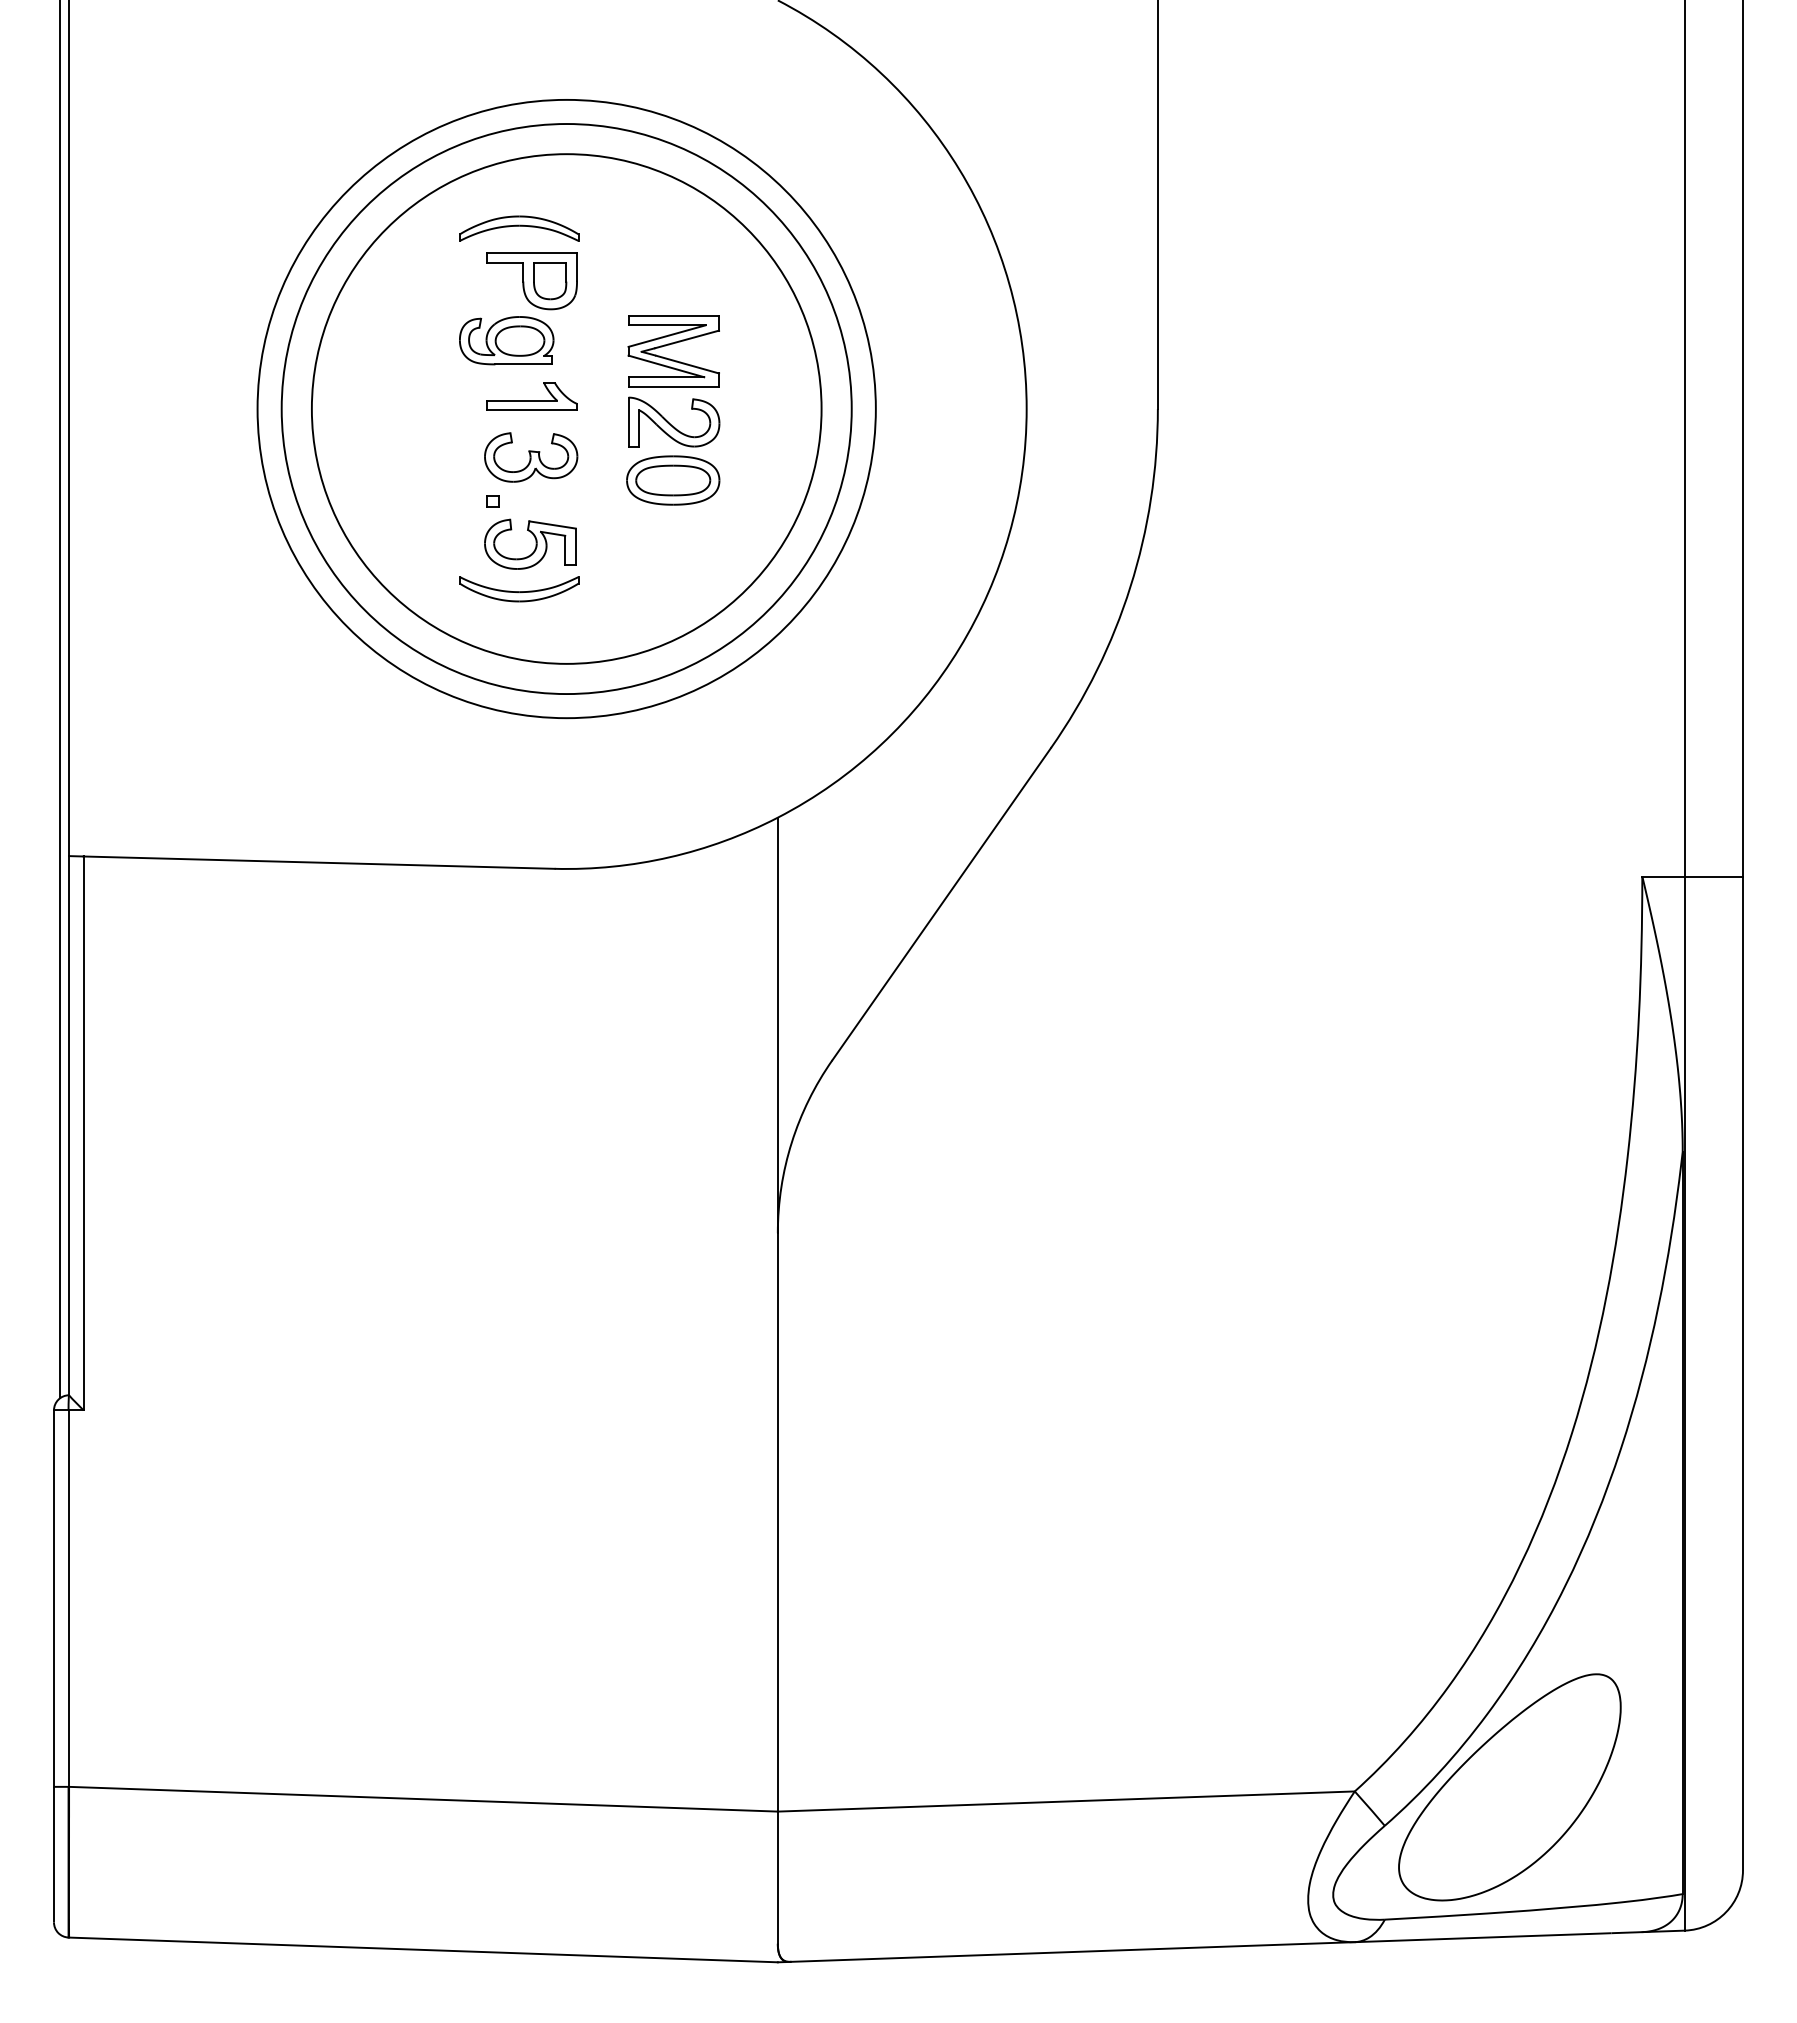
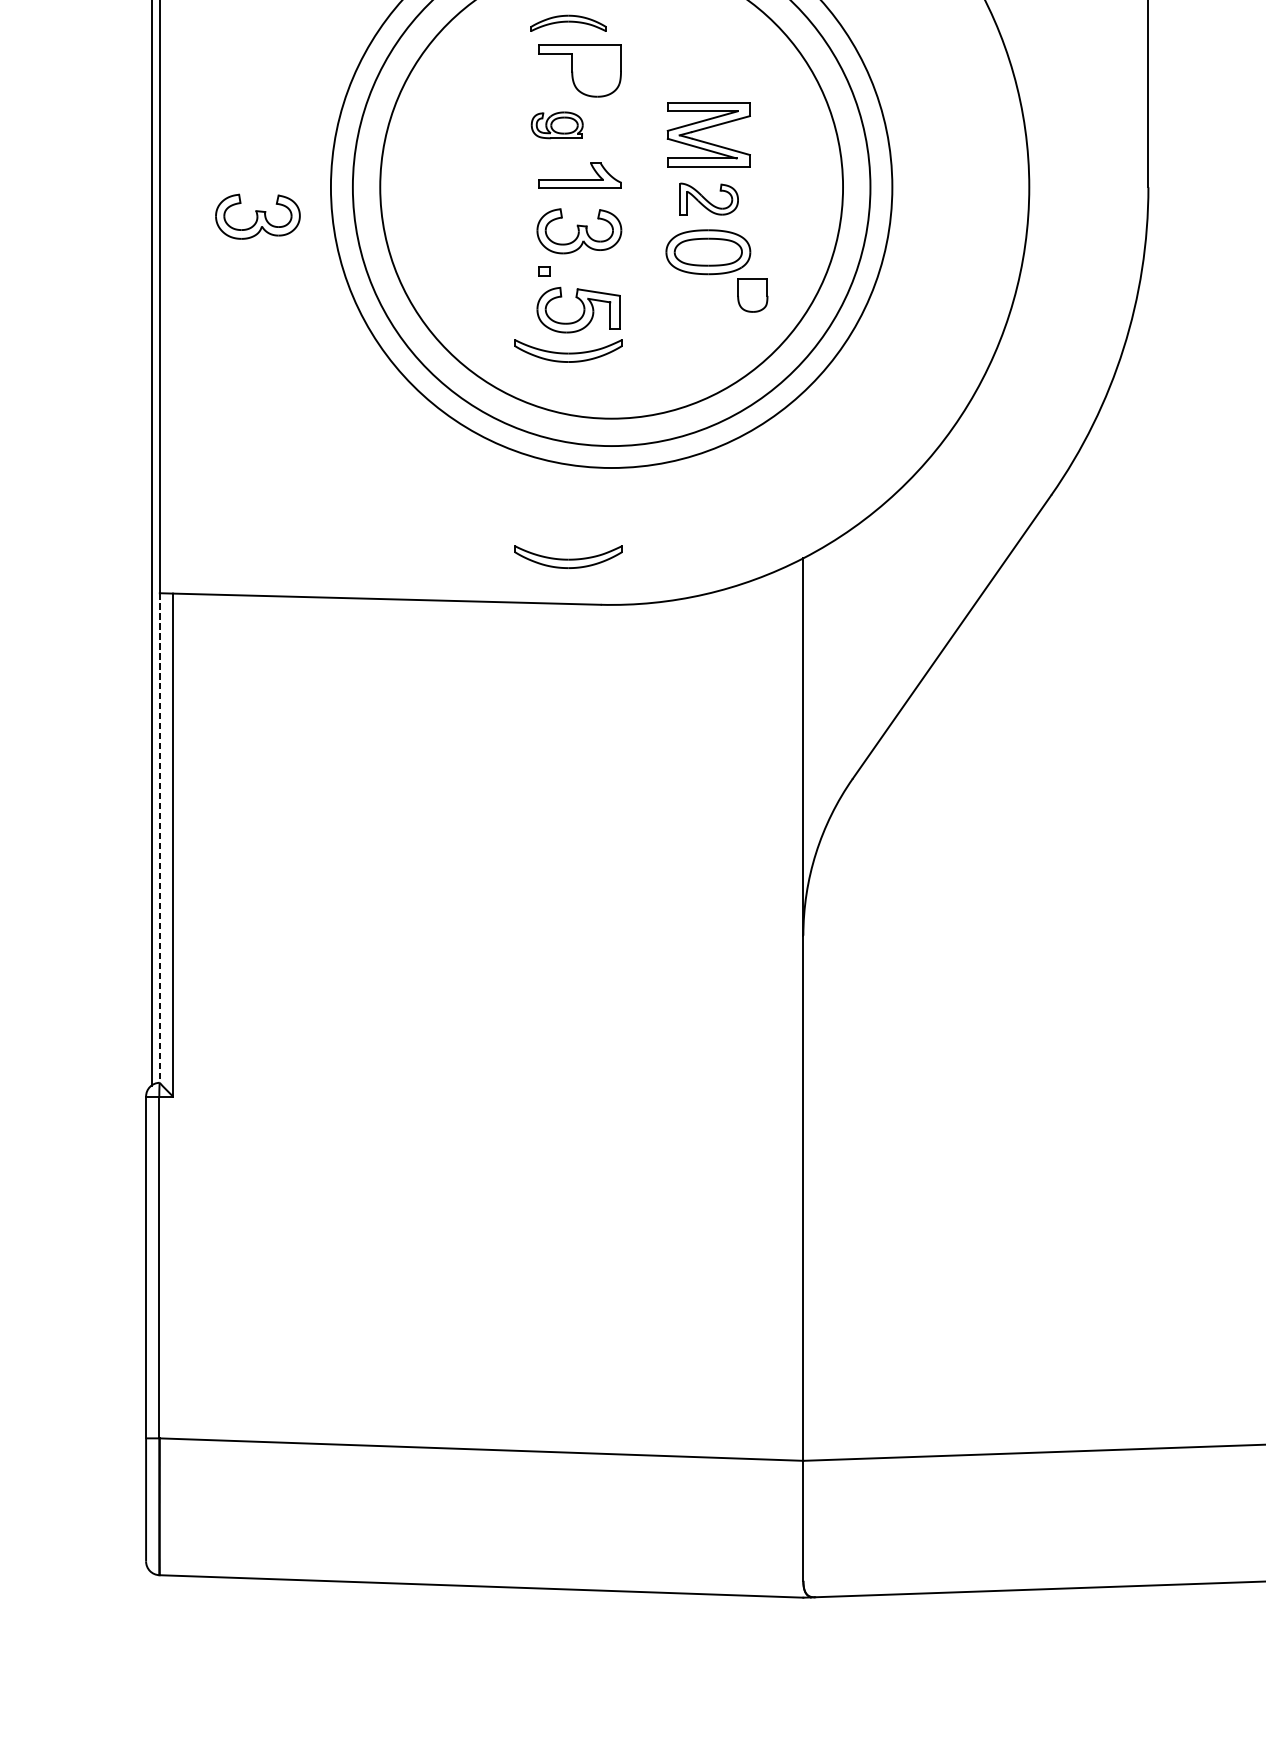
part: (519, 228) -> (568, 23), size x0.7
part: (550, 281) -> (753, 295), moved
part: (506, 340) -> (556, 125), size x0.6
part: (674, 421) -> (709, 198), size x0.7
part: (177, 441) -> (258, 216), added
part: (519, 816) -> (568, 557), added
line: (69, 1125) -> (160, 837), solid -> dashed

